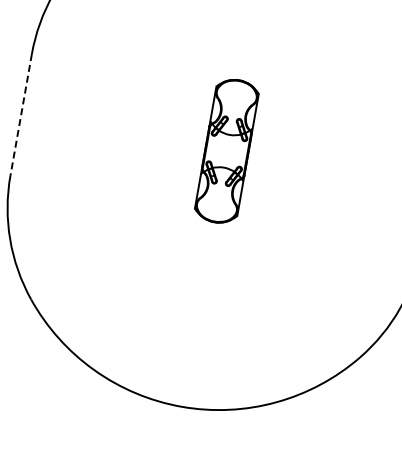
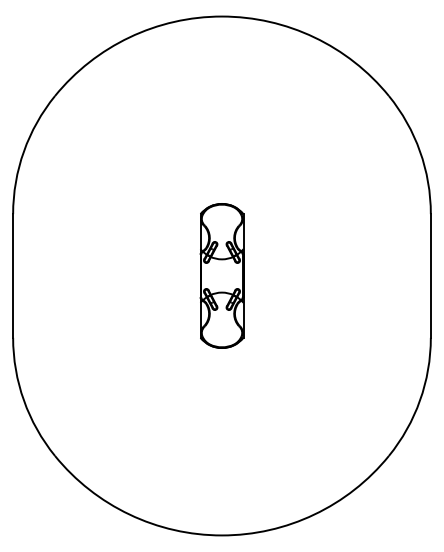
line: (21, 114) -> (13, 275), dashed -> solid

